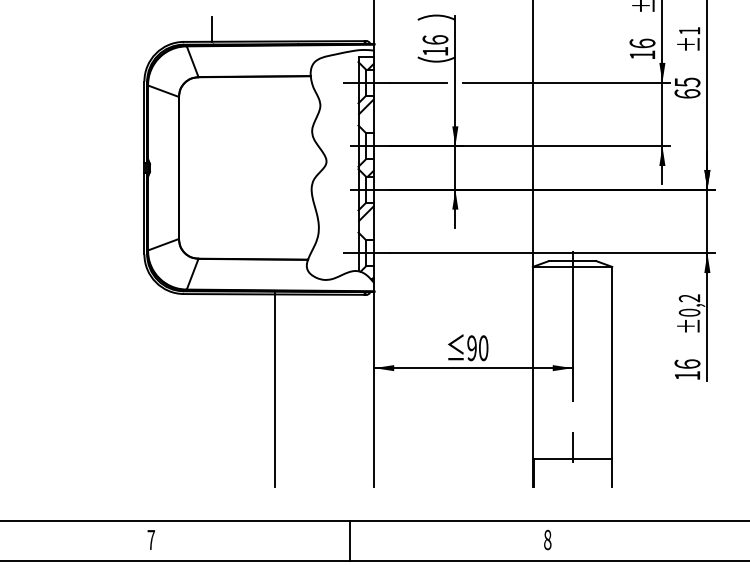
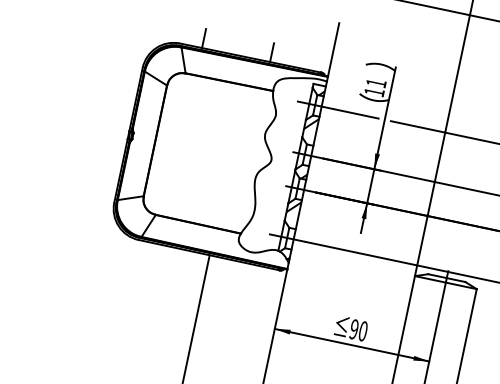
line: (299, 29) -> (272, 52), added
text: (435, 39) -> (376, 82), 16 -> 11

